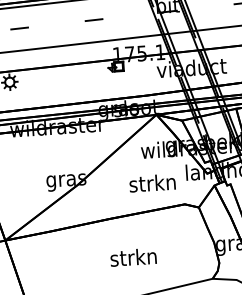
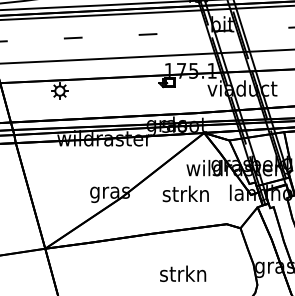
text: (152, 182) -> (185, 193), moved
text: (133, 257) -> (183, 273), moved

